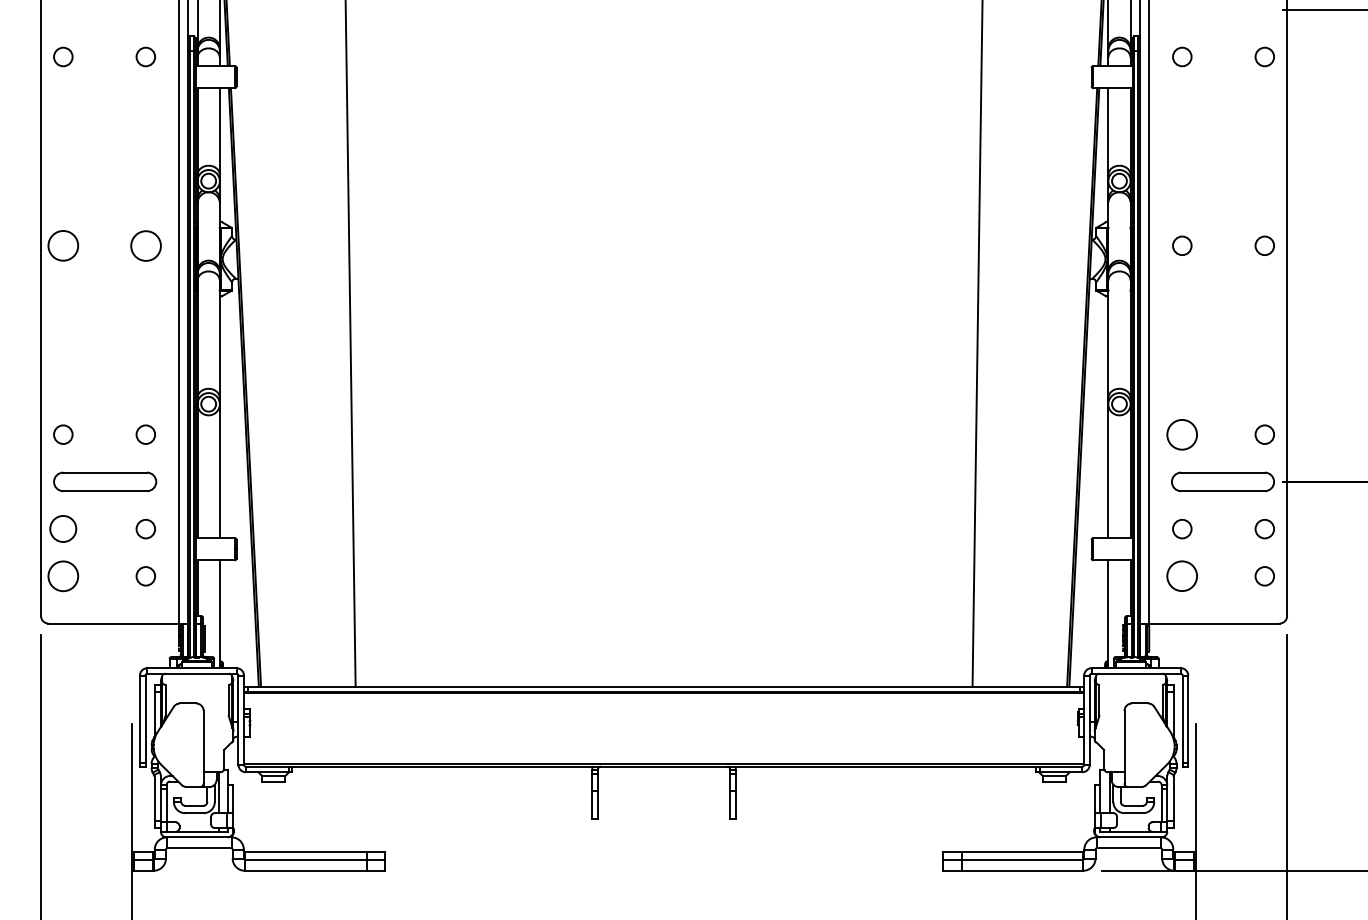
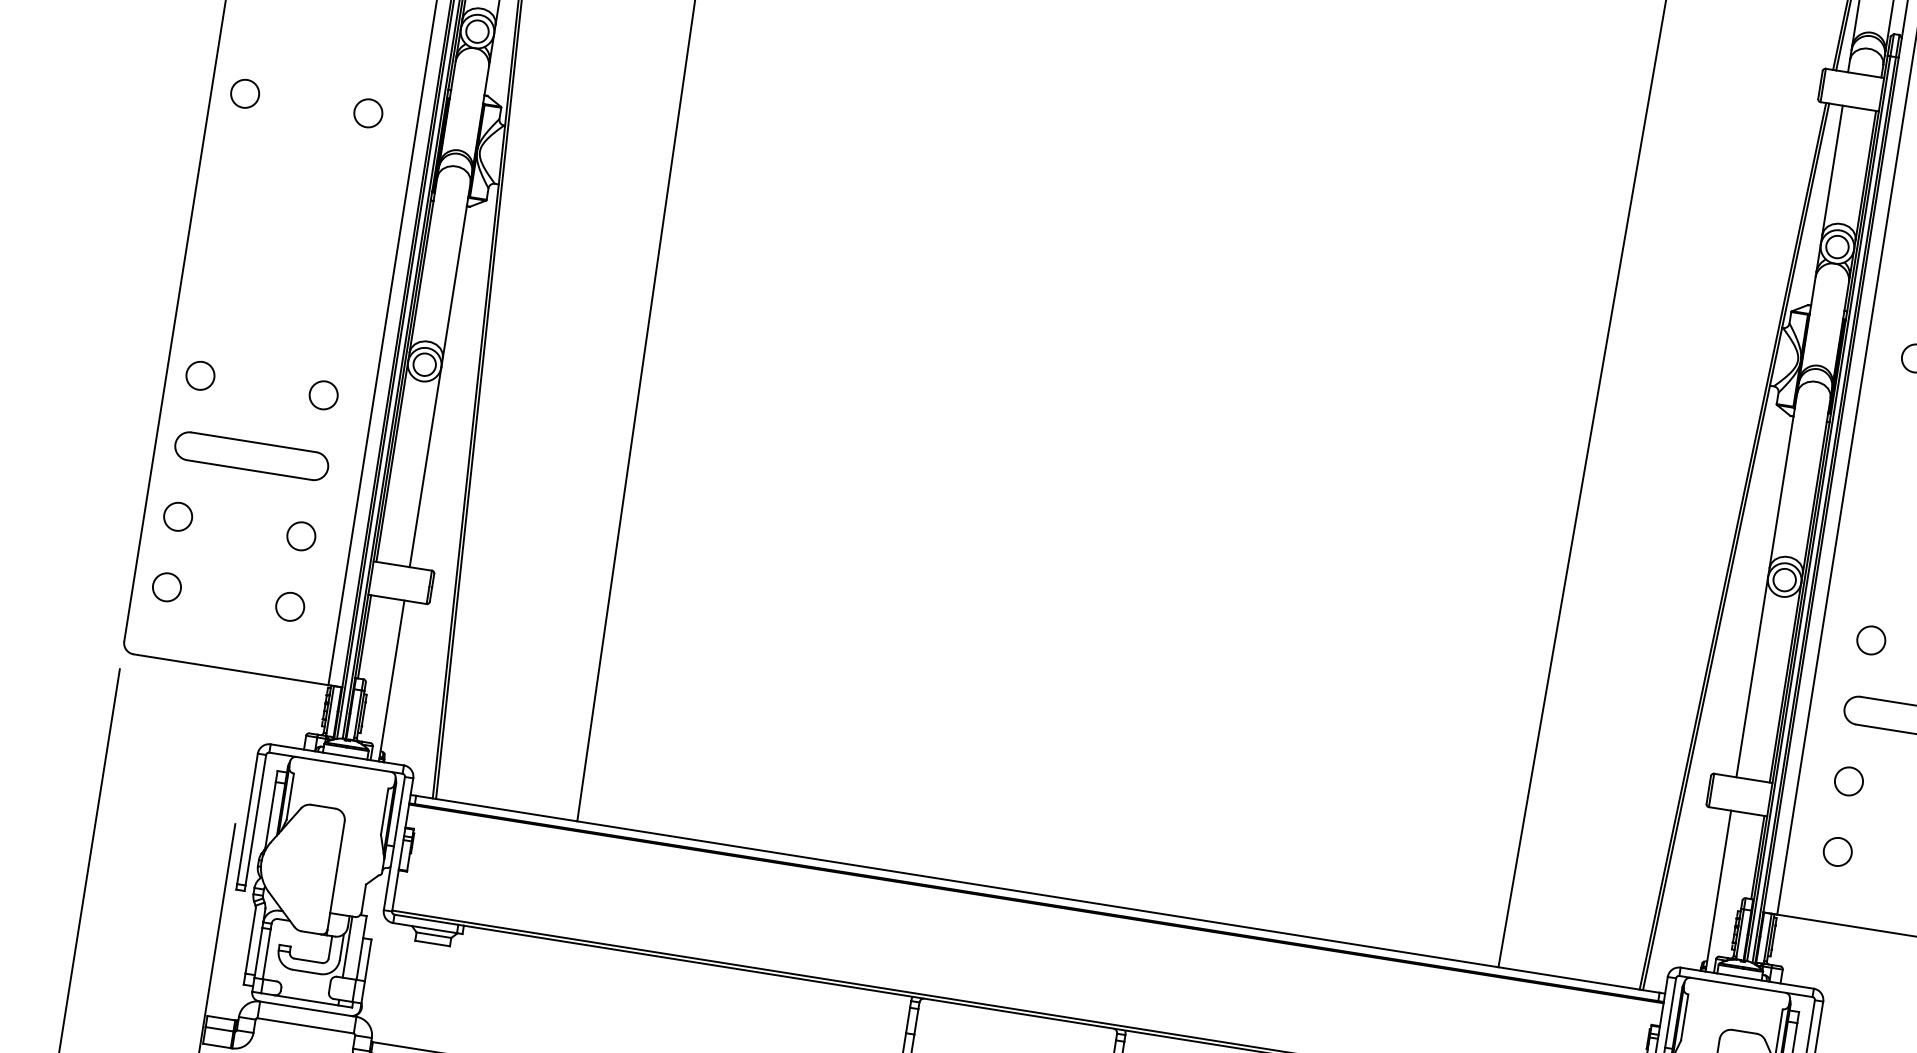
circle: (63, 245) -> (245, 93), size x0.62
circle: (145, 245) -> (367, 112), size x0.62
circle: (1182, 434) -> (1871, 640), size x0.62
circle: (63, 529) -> (178, 517), size x0.71
circle: (63, 576) -> (167, 587), size x0.62
circle: (1182, 576) -> (1838, 852), size x0.62

